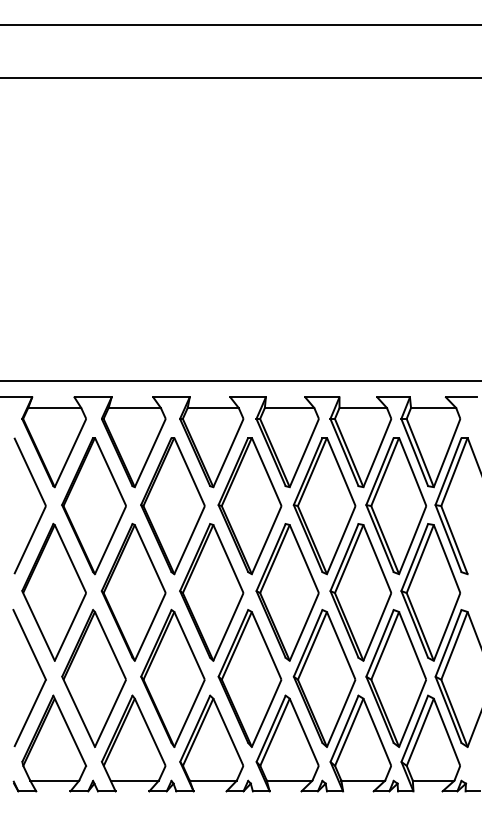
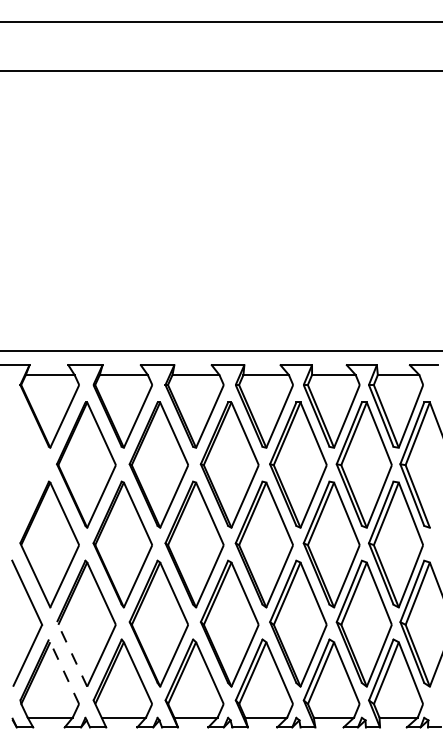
part: (41, 499) -> (38, 459), removed
line: (78, 711) -> (72, 654), solid -> dashed
line: (70, 730) -> (64, 671), solid -> dashed

